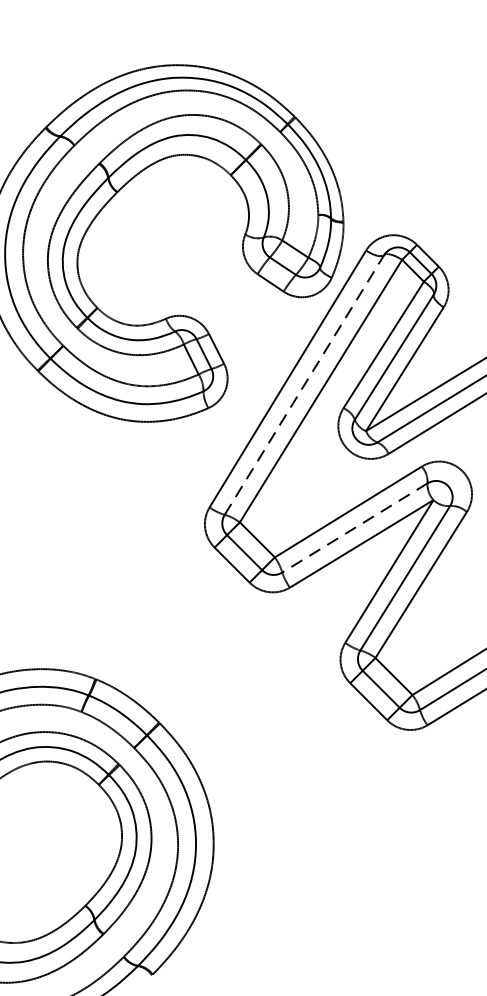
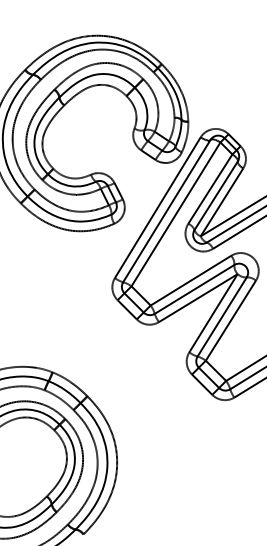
line: (303, 385) -> (166, 211), dashed -> solid
line: (354, 528) -> (194, 289), dashed -> solid

